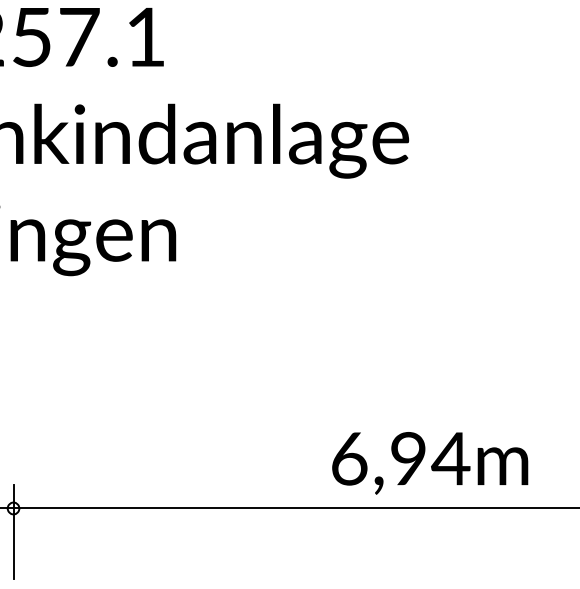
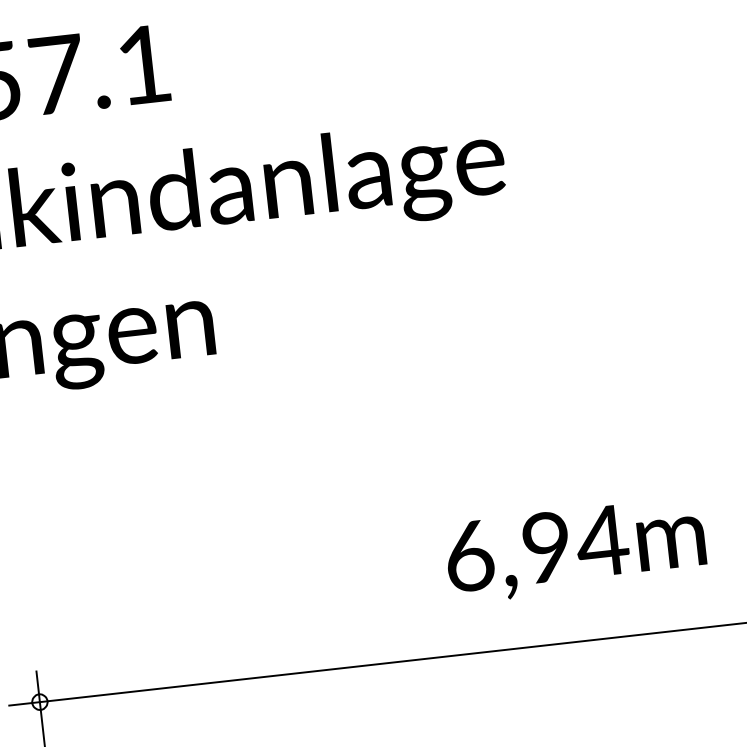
text: (430, 463) -> (576, 550), moved

